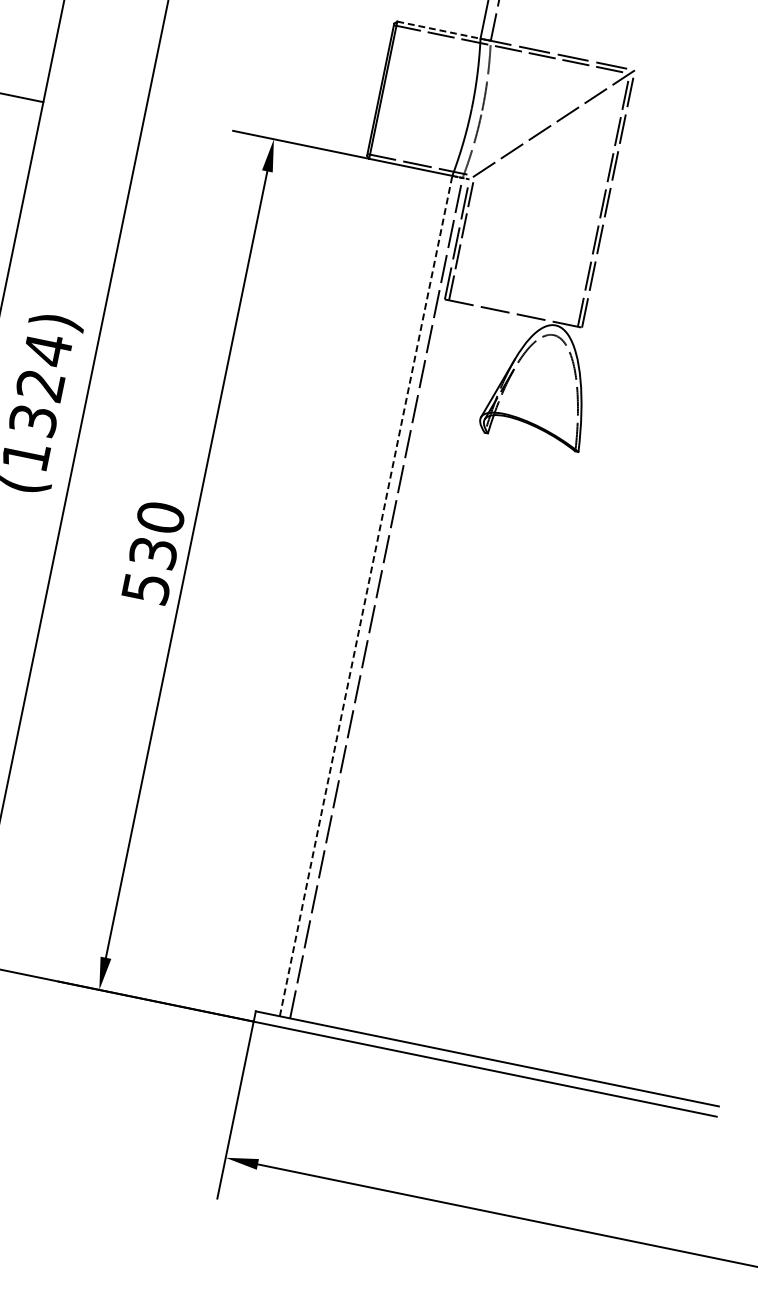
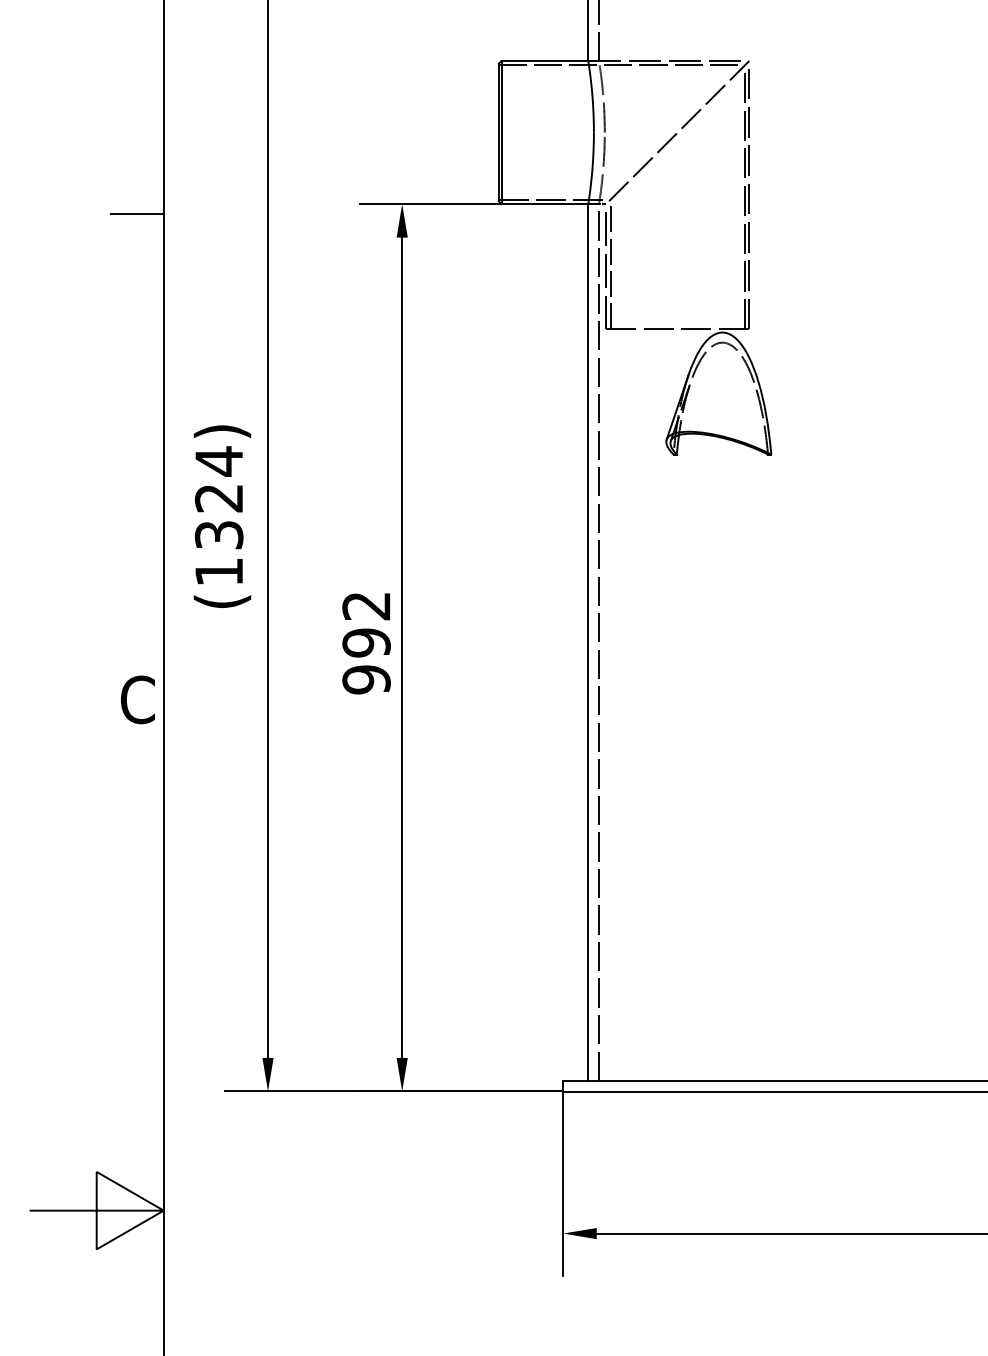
line: (439, 29) -> (545, 60), dashed -> solid
text: (153, 552) -> (366, 642), 530 -> 992
line: (366, 595) -> (588, 641), dashed -> solid

